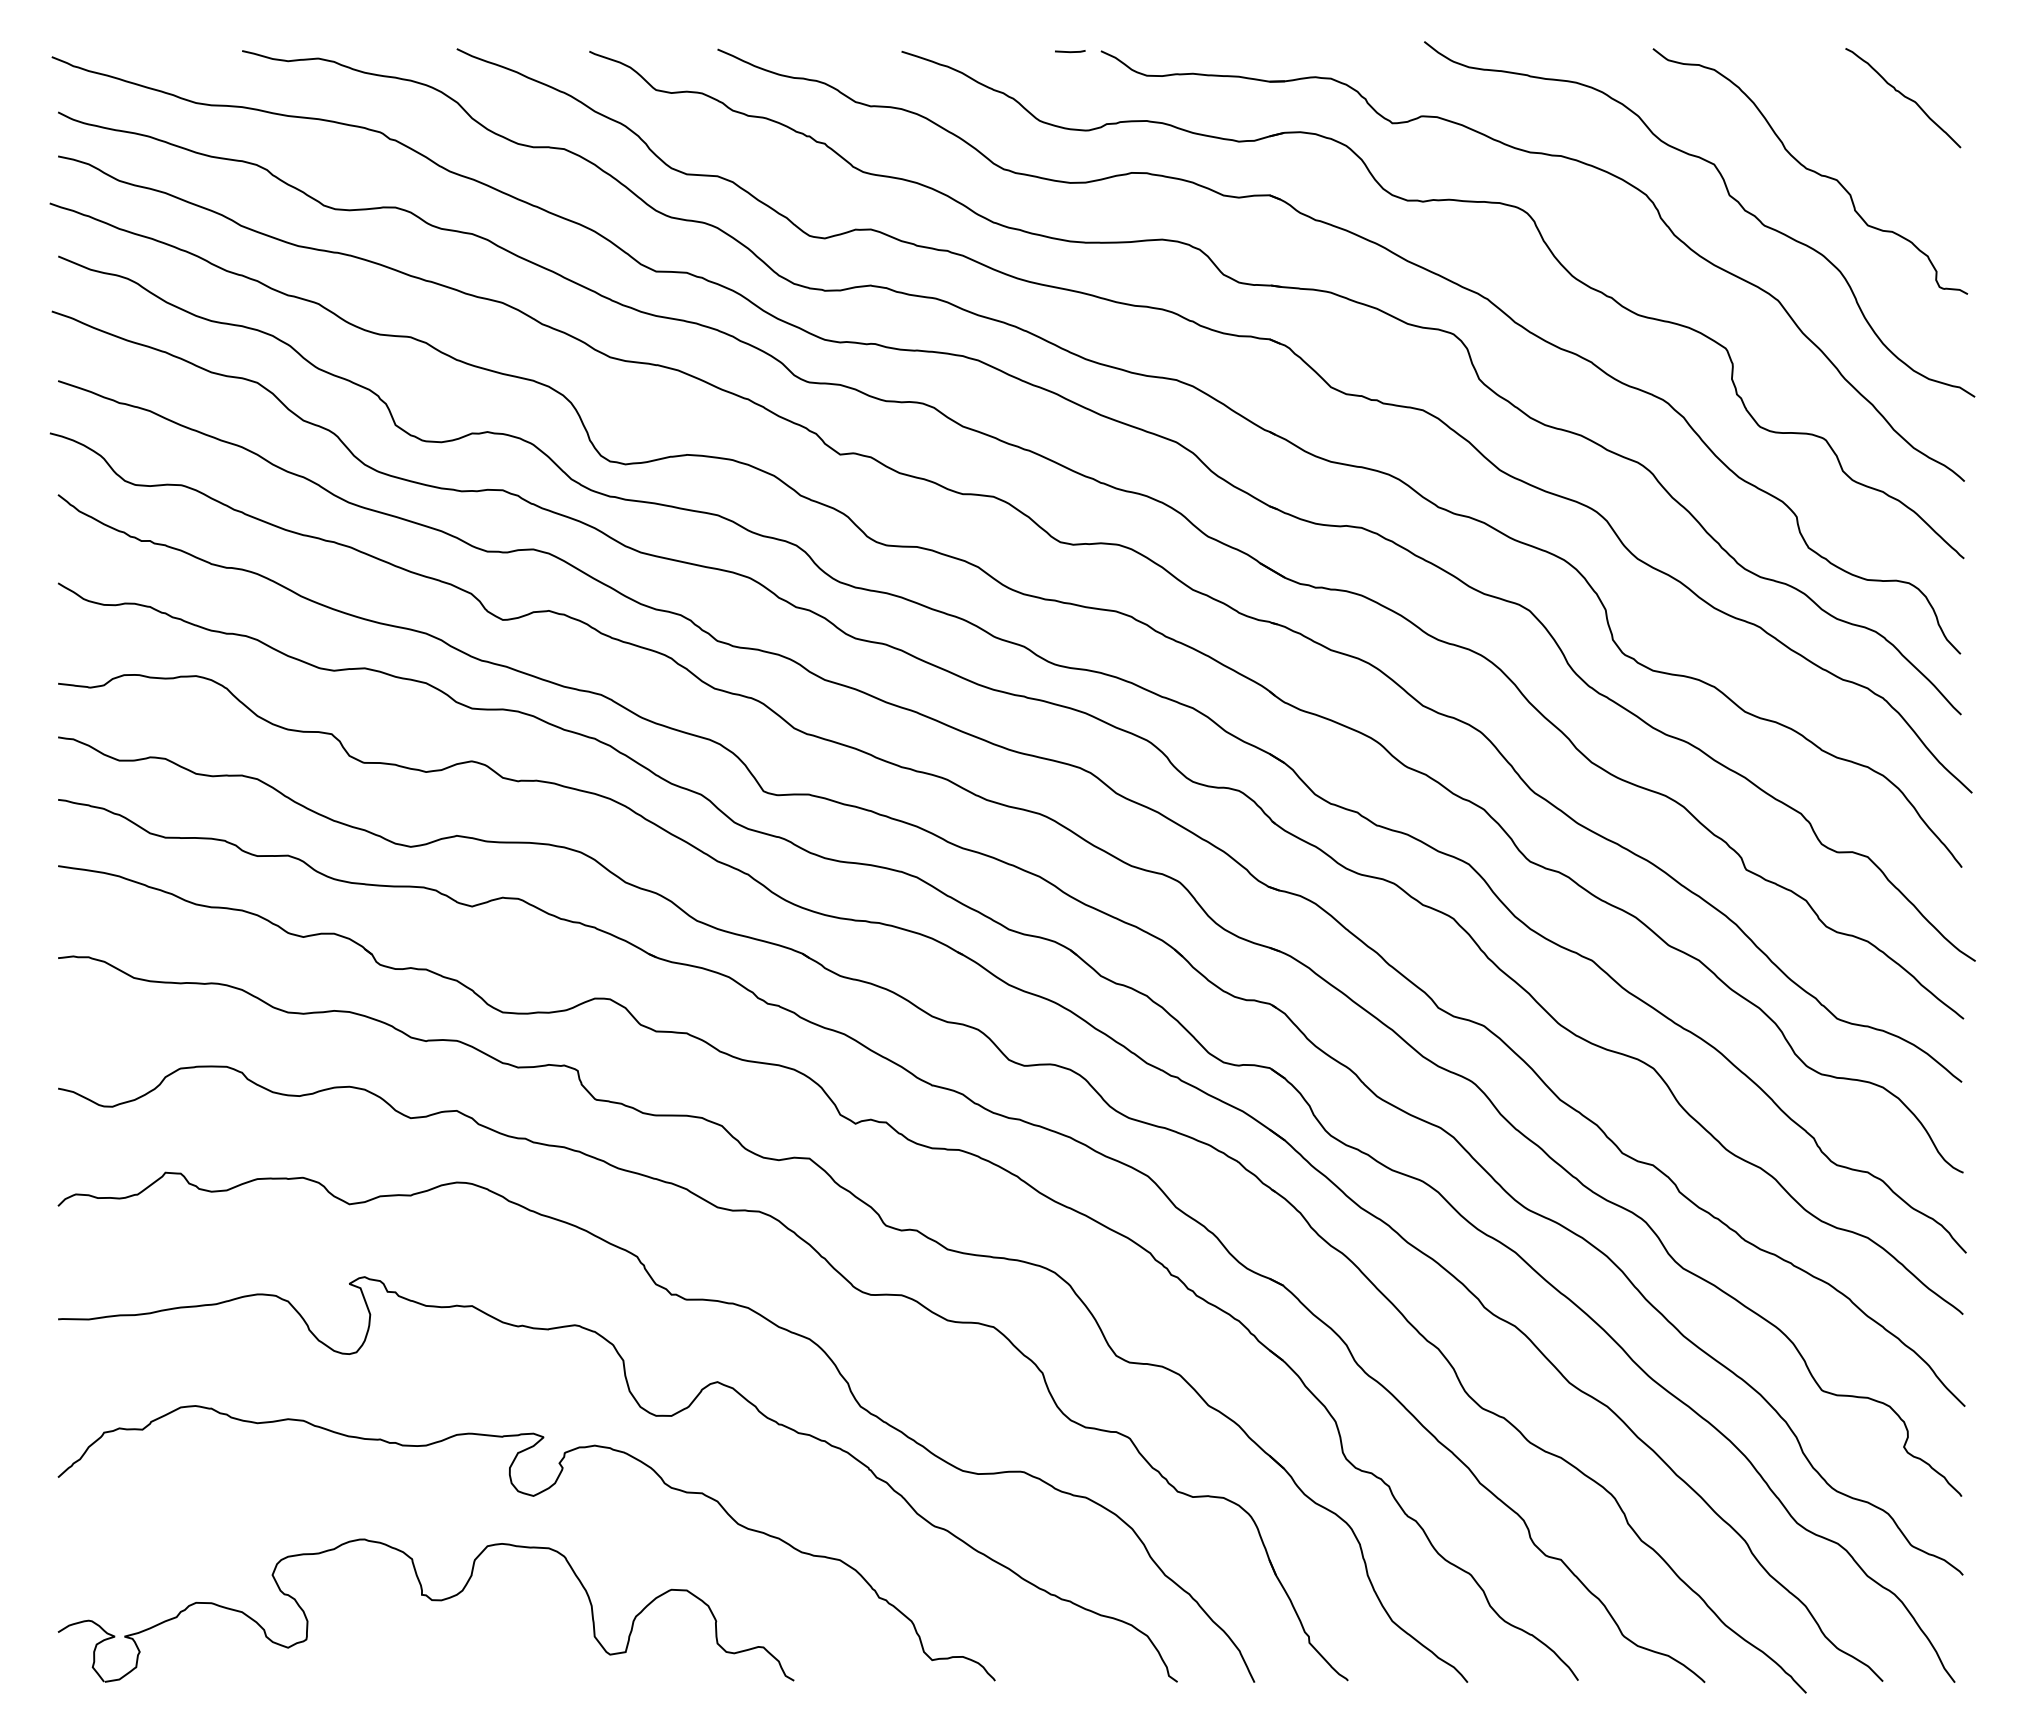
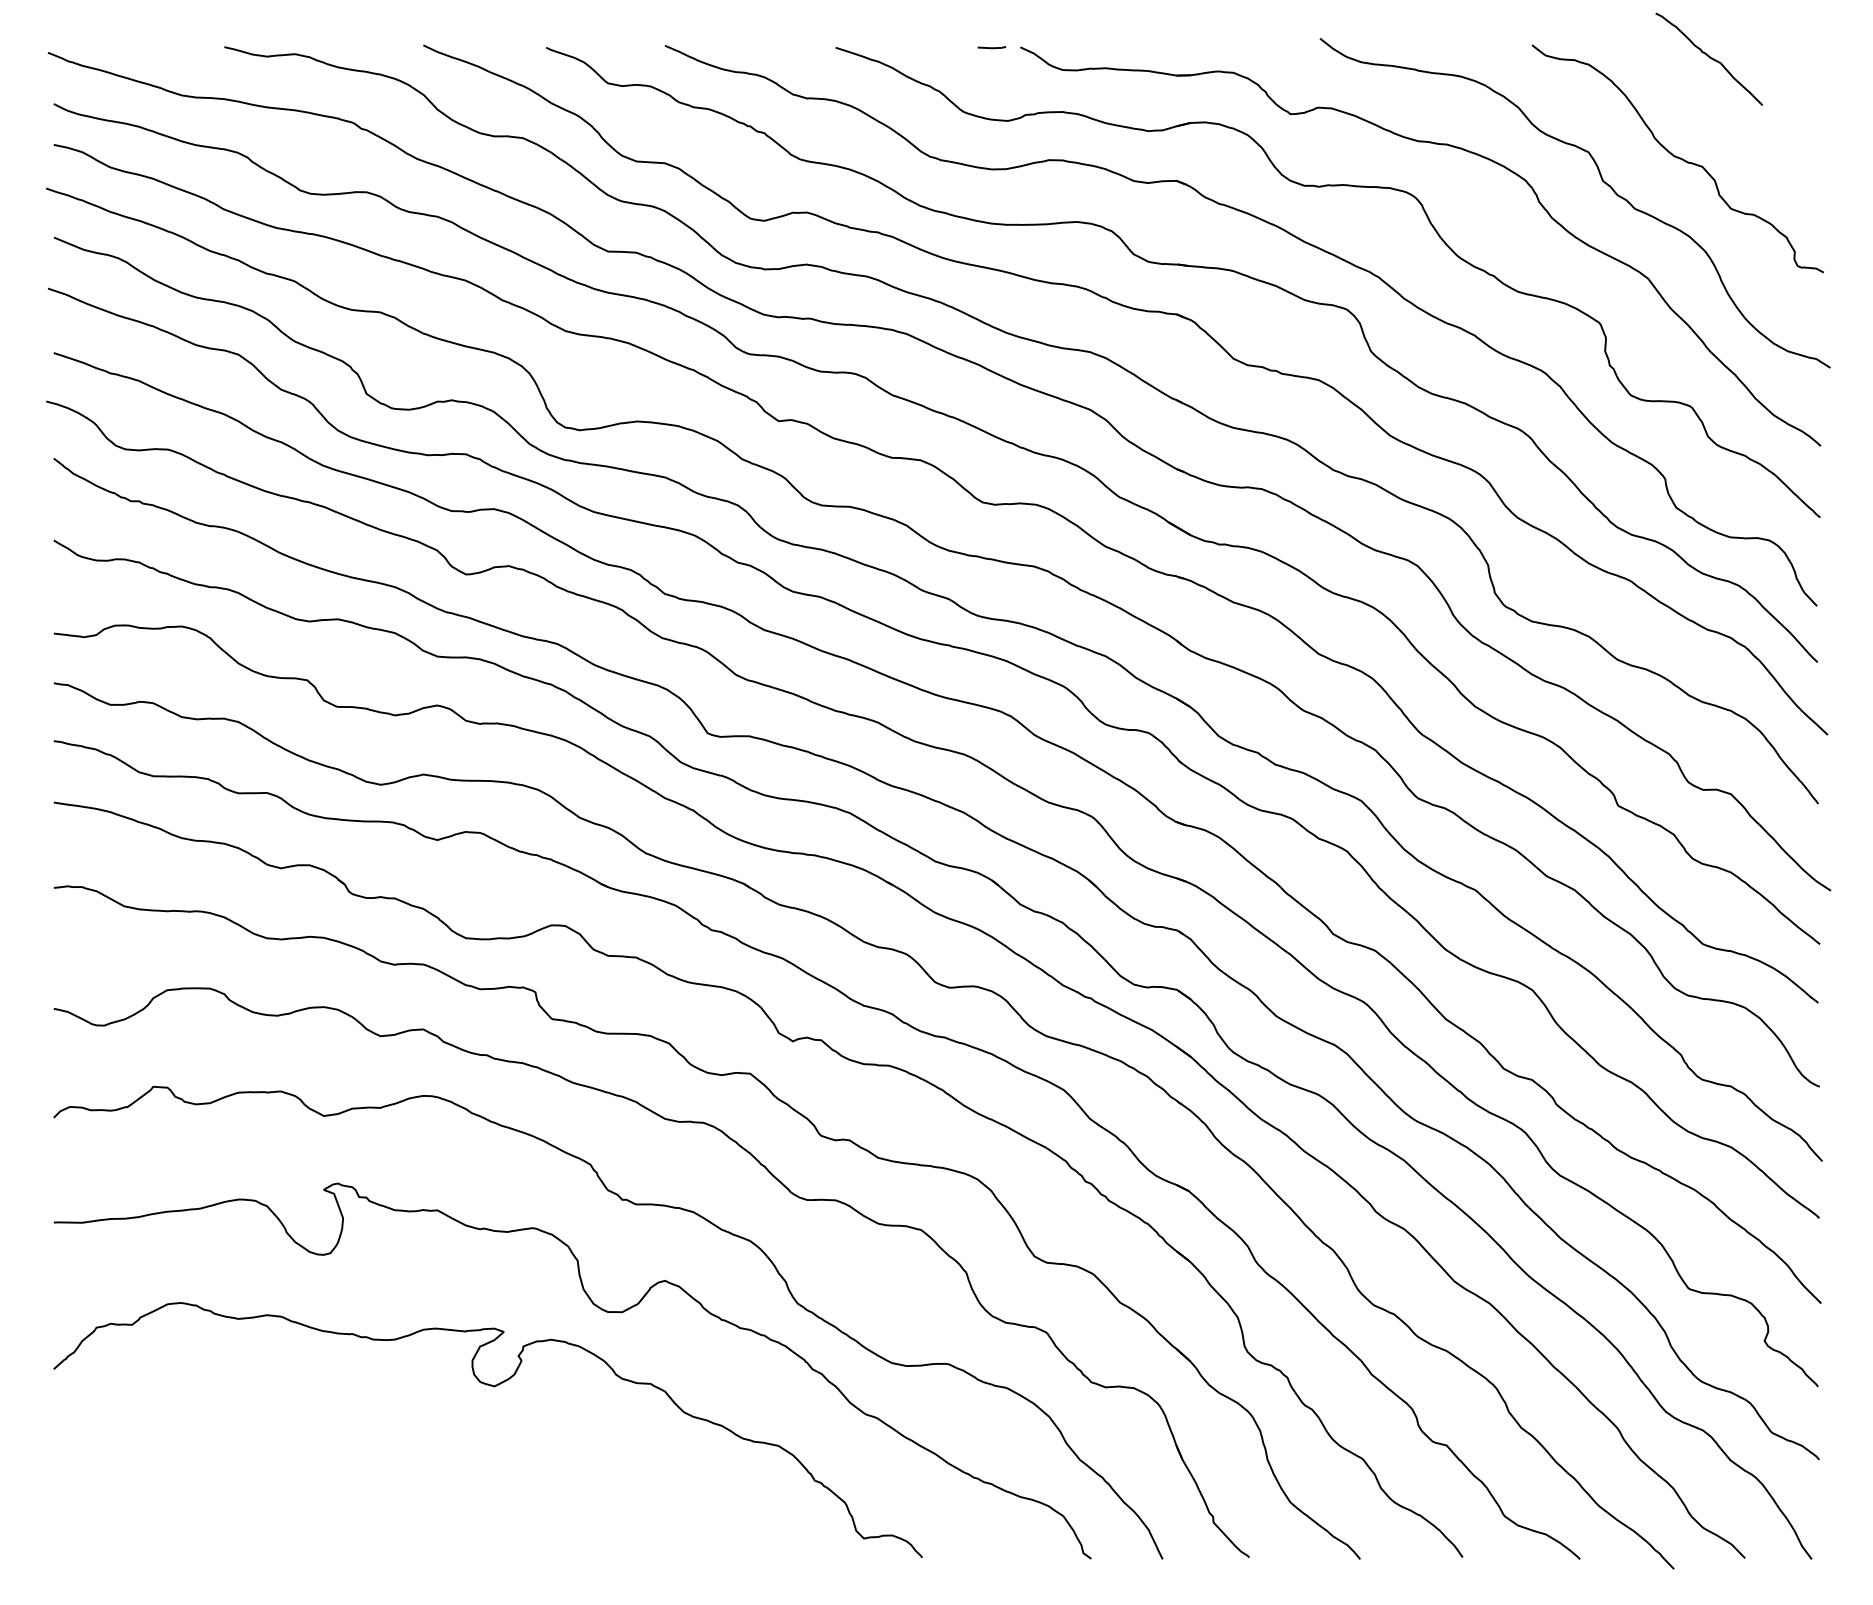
curve: (1904, 97) -> (1710, 58), moved
part: (430, 1600) -> (398, 1483), removed

